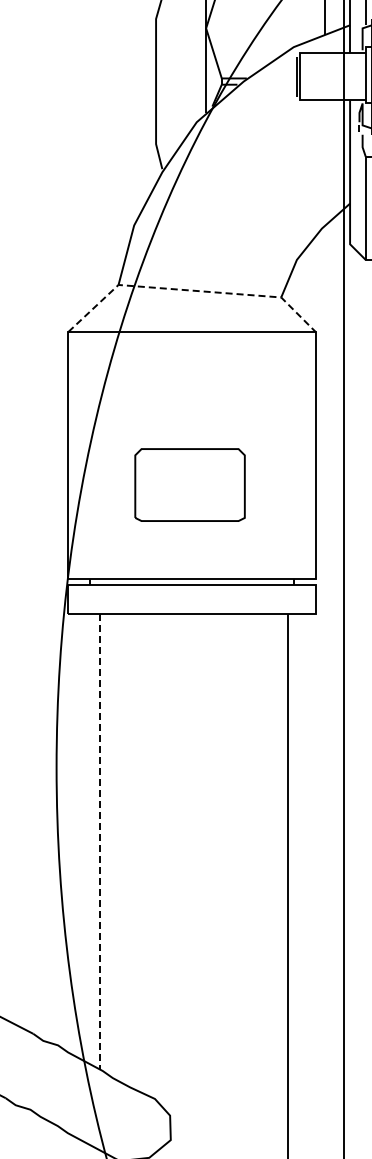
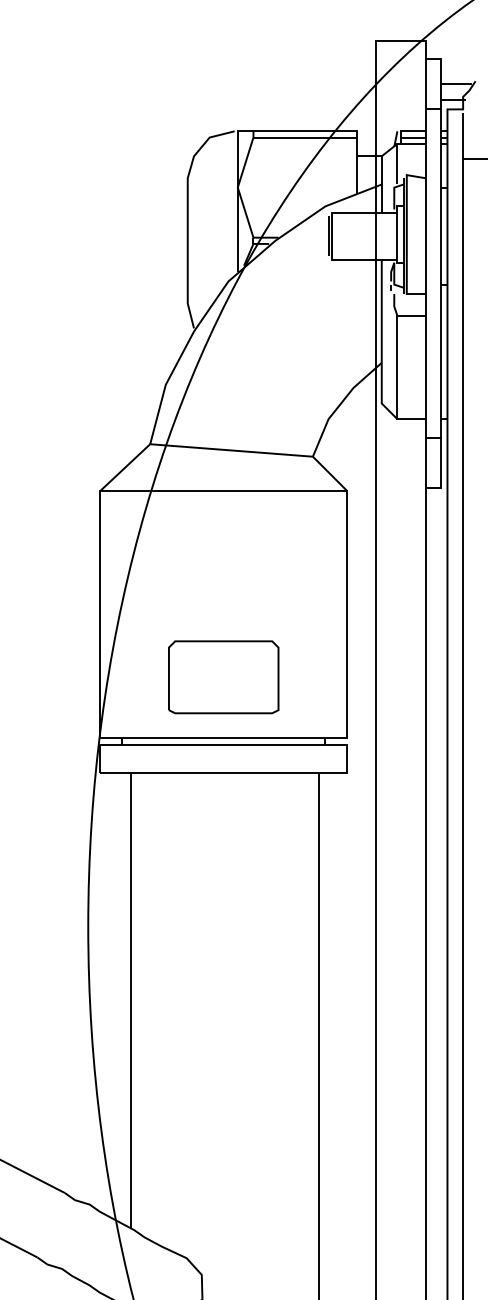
line: (189, 290) -> (221, 449), dashed -> solid
part: (189, 485) -> (223, 677), moved
line: (99, 841) -> (131, 1000), dashed -> solid

